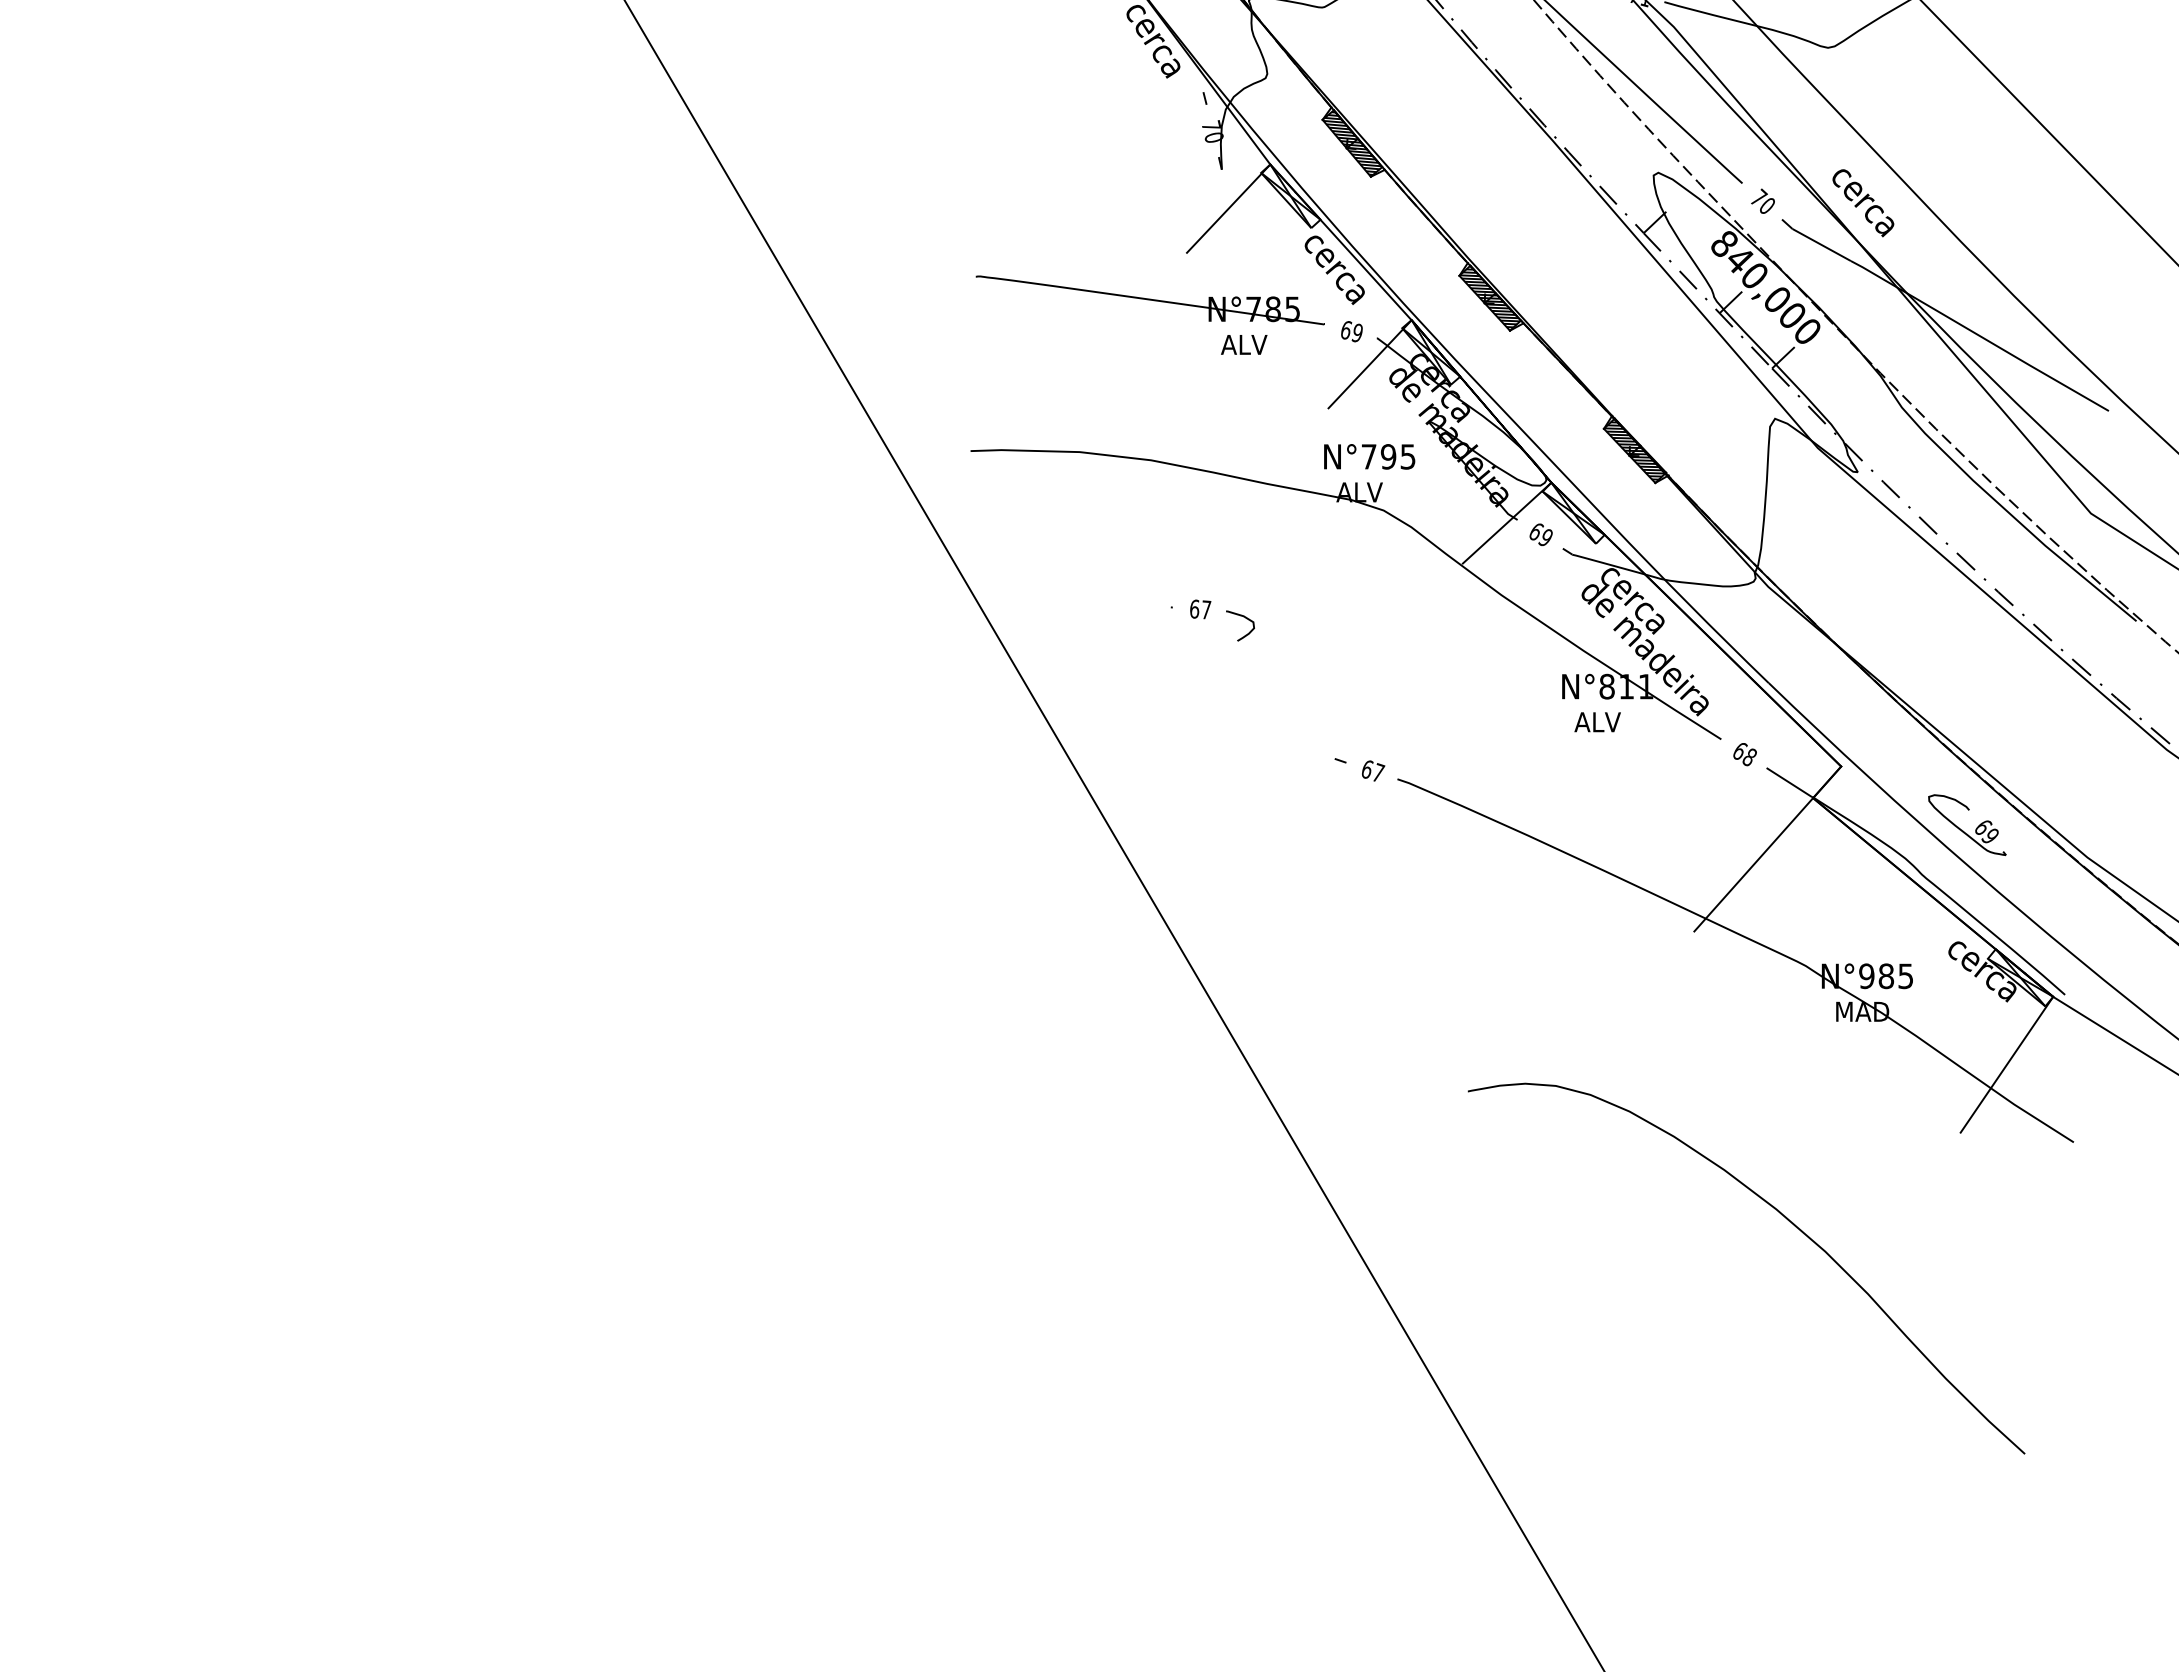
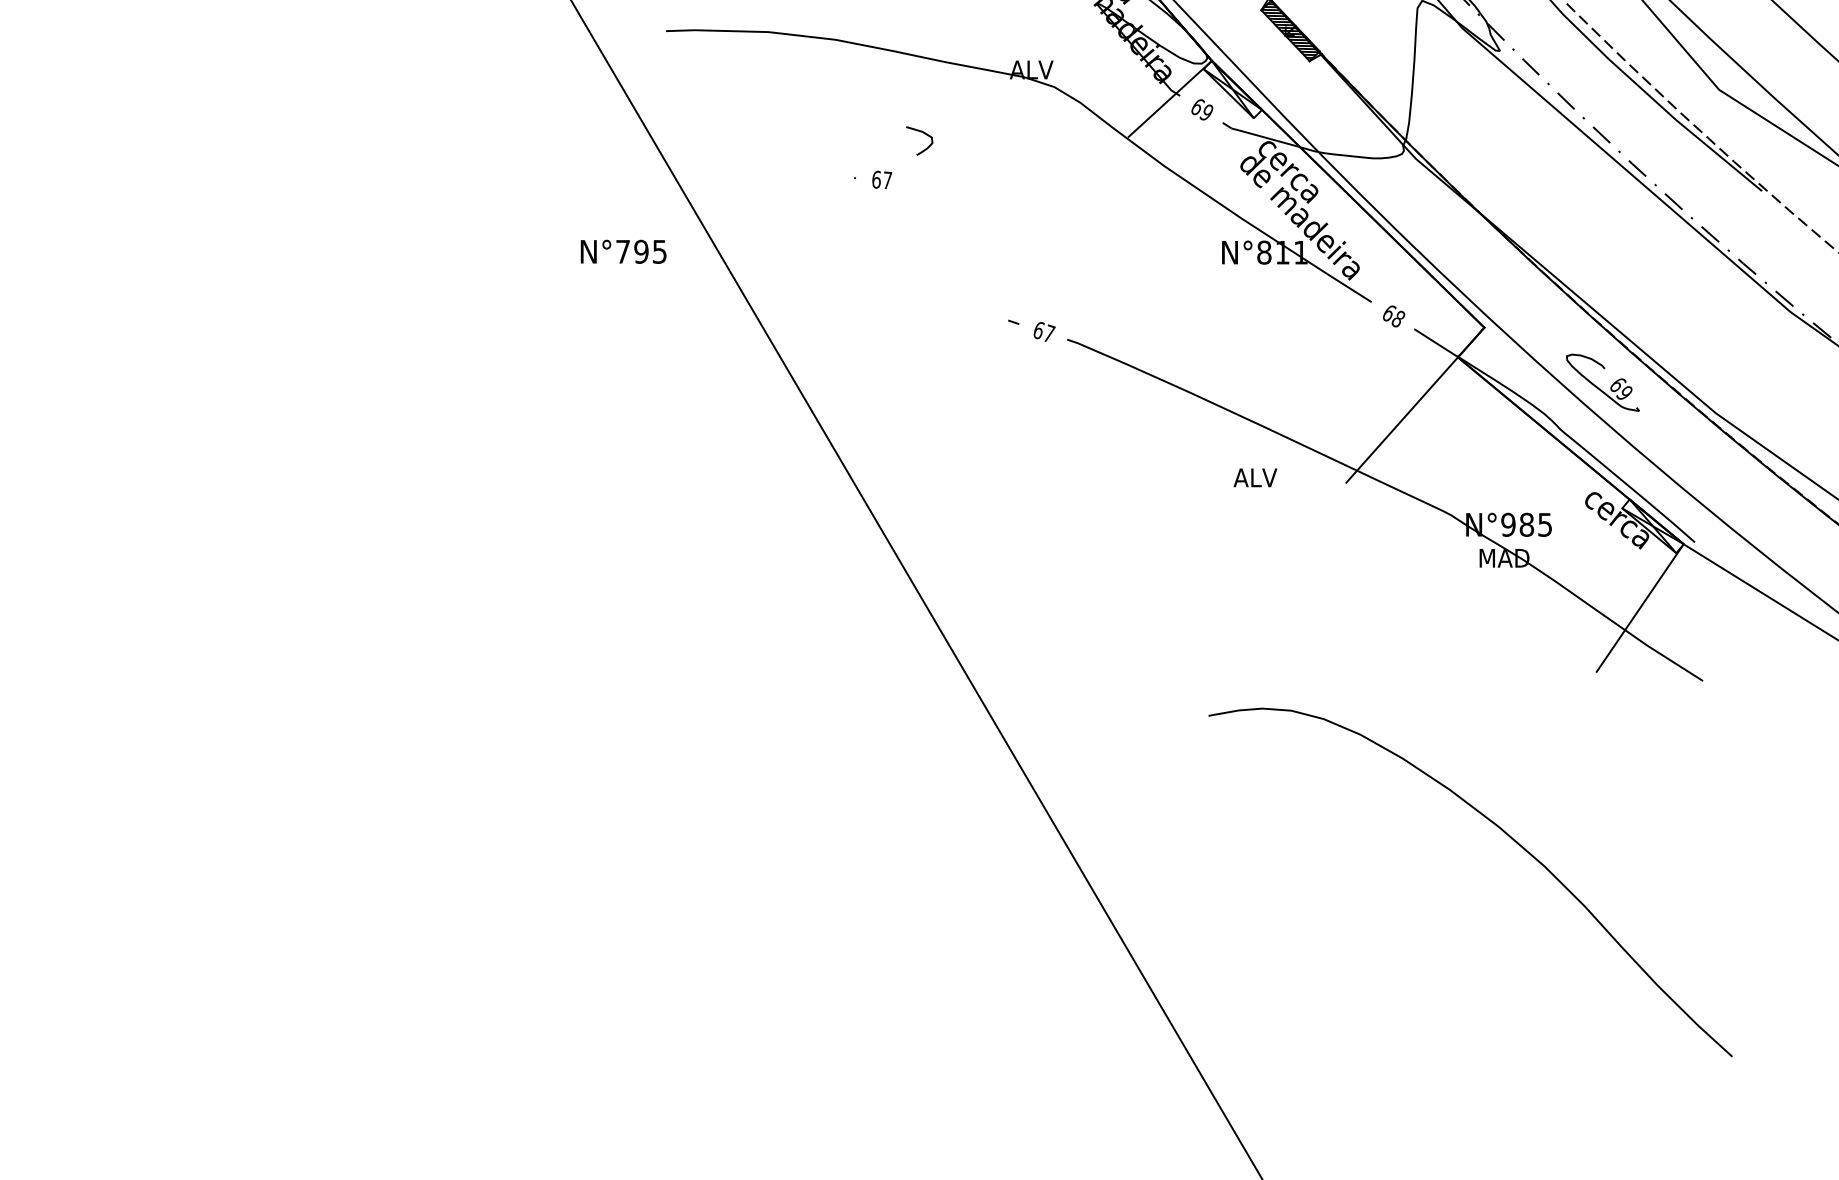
text: (1369, 456) -> (623, 251), moved
curve: (1246, 619) -> (925, 134), moved
text: (1597, 722) -> (1255, 478), moved
curve: (1788, 1221) -> (1510, 838), moved

